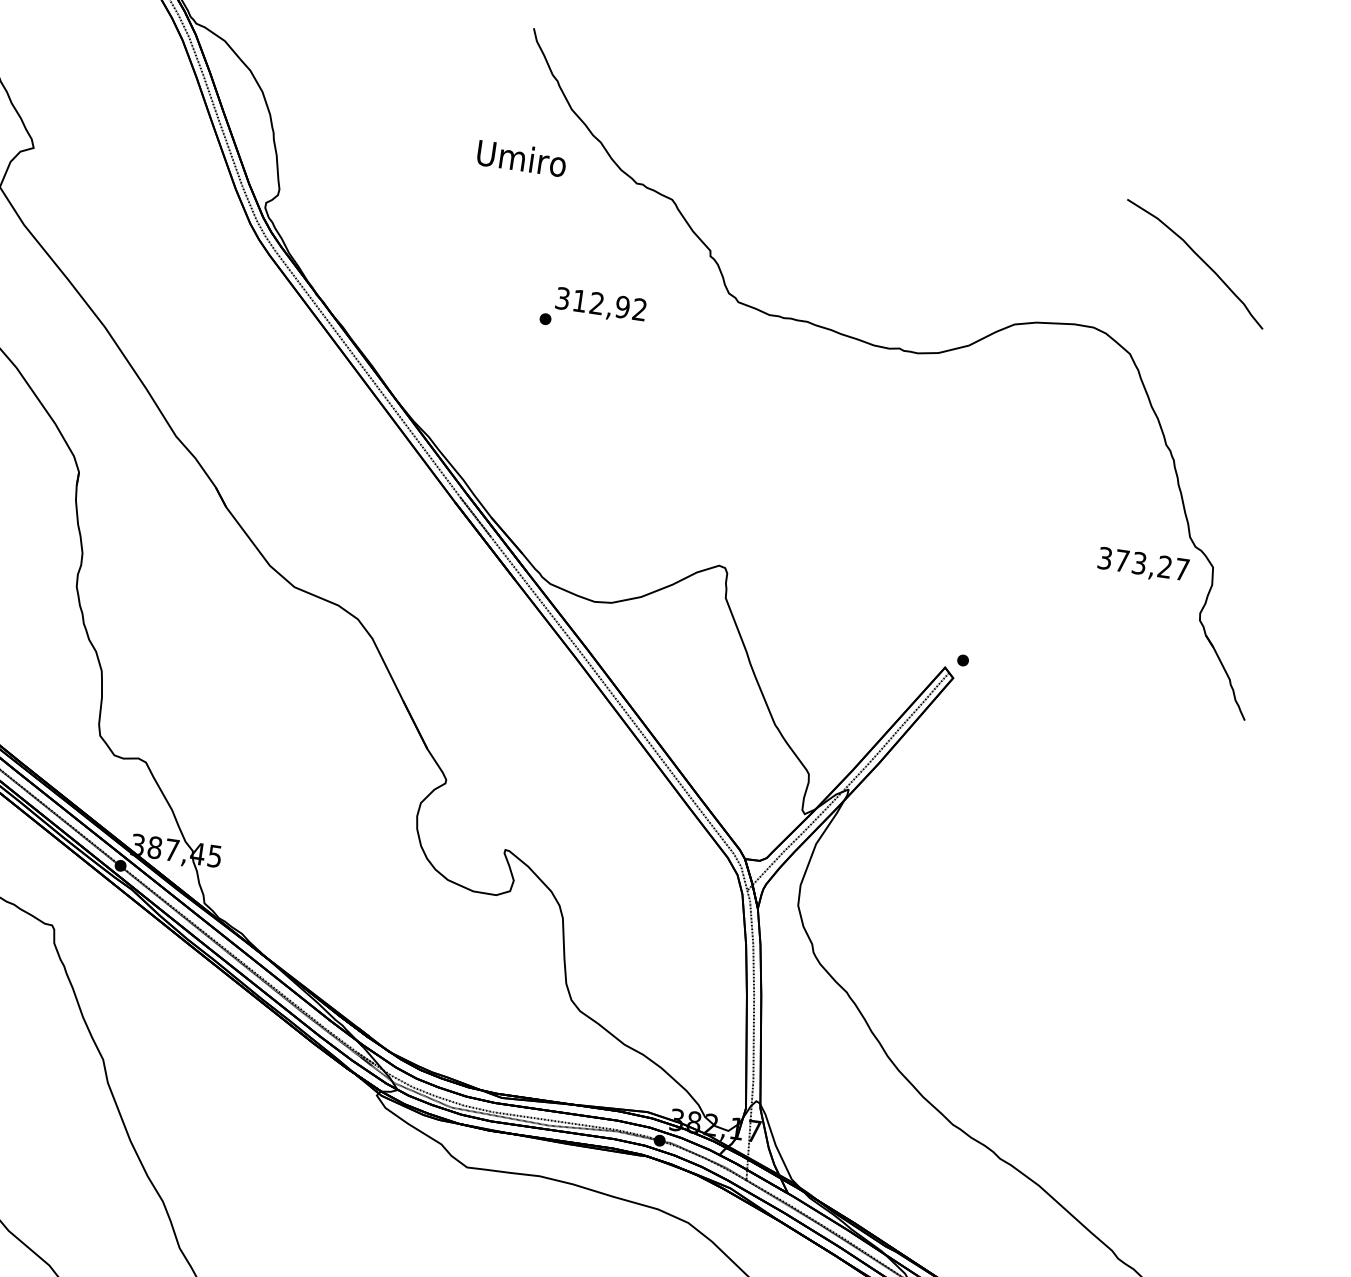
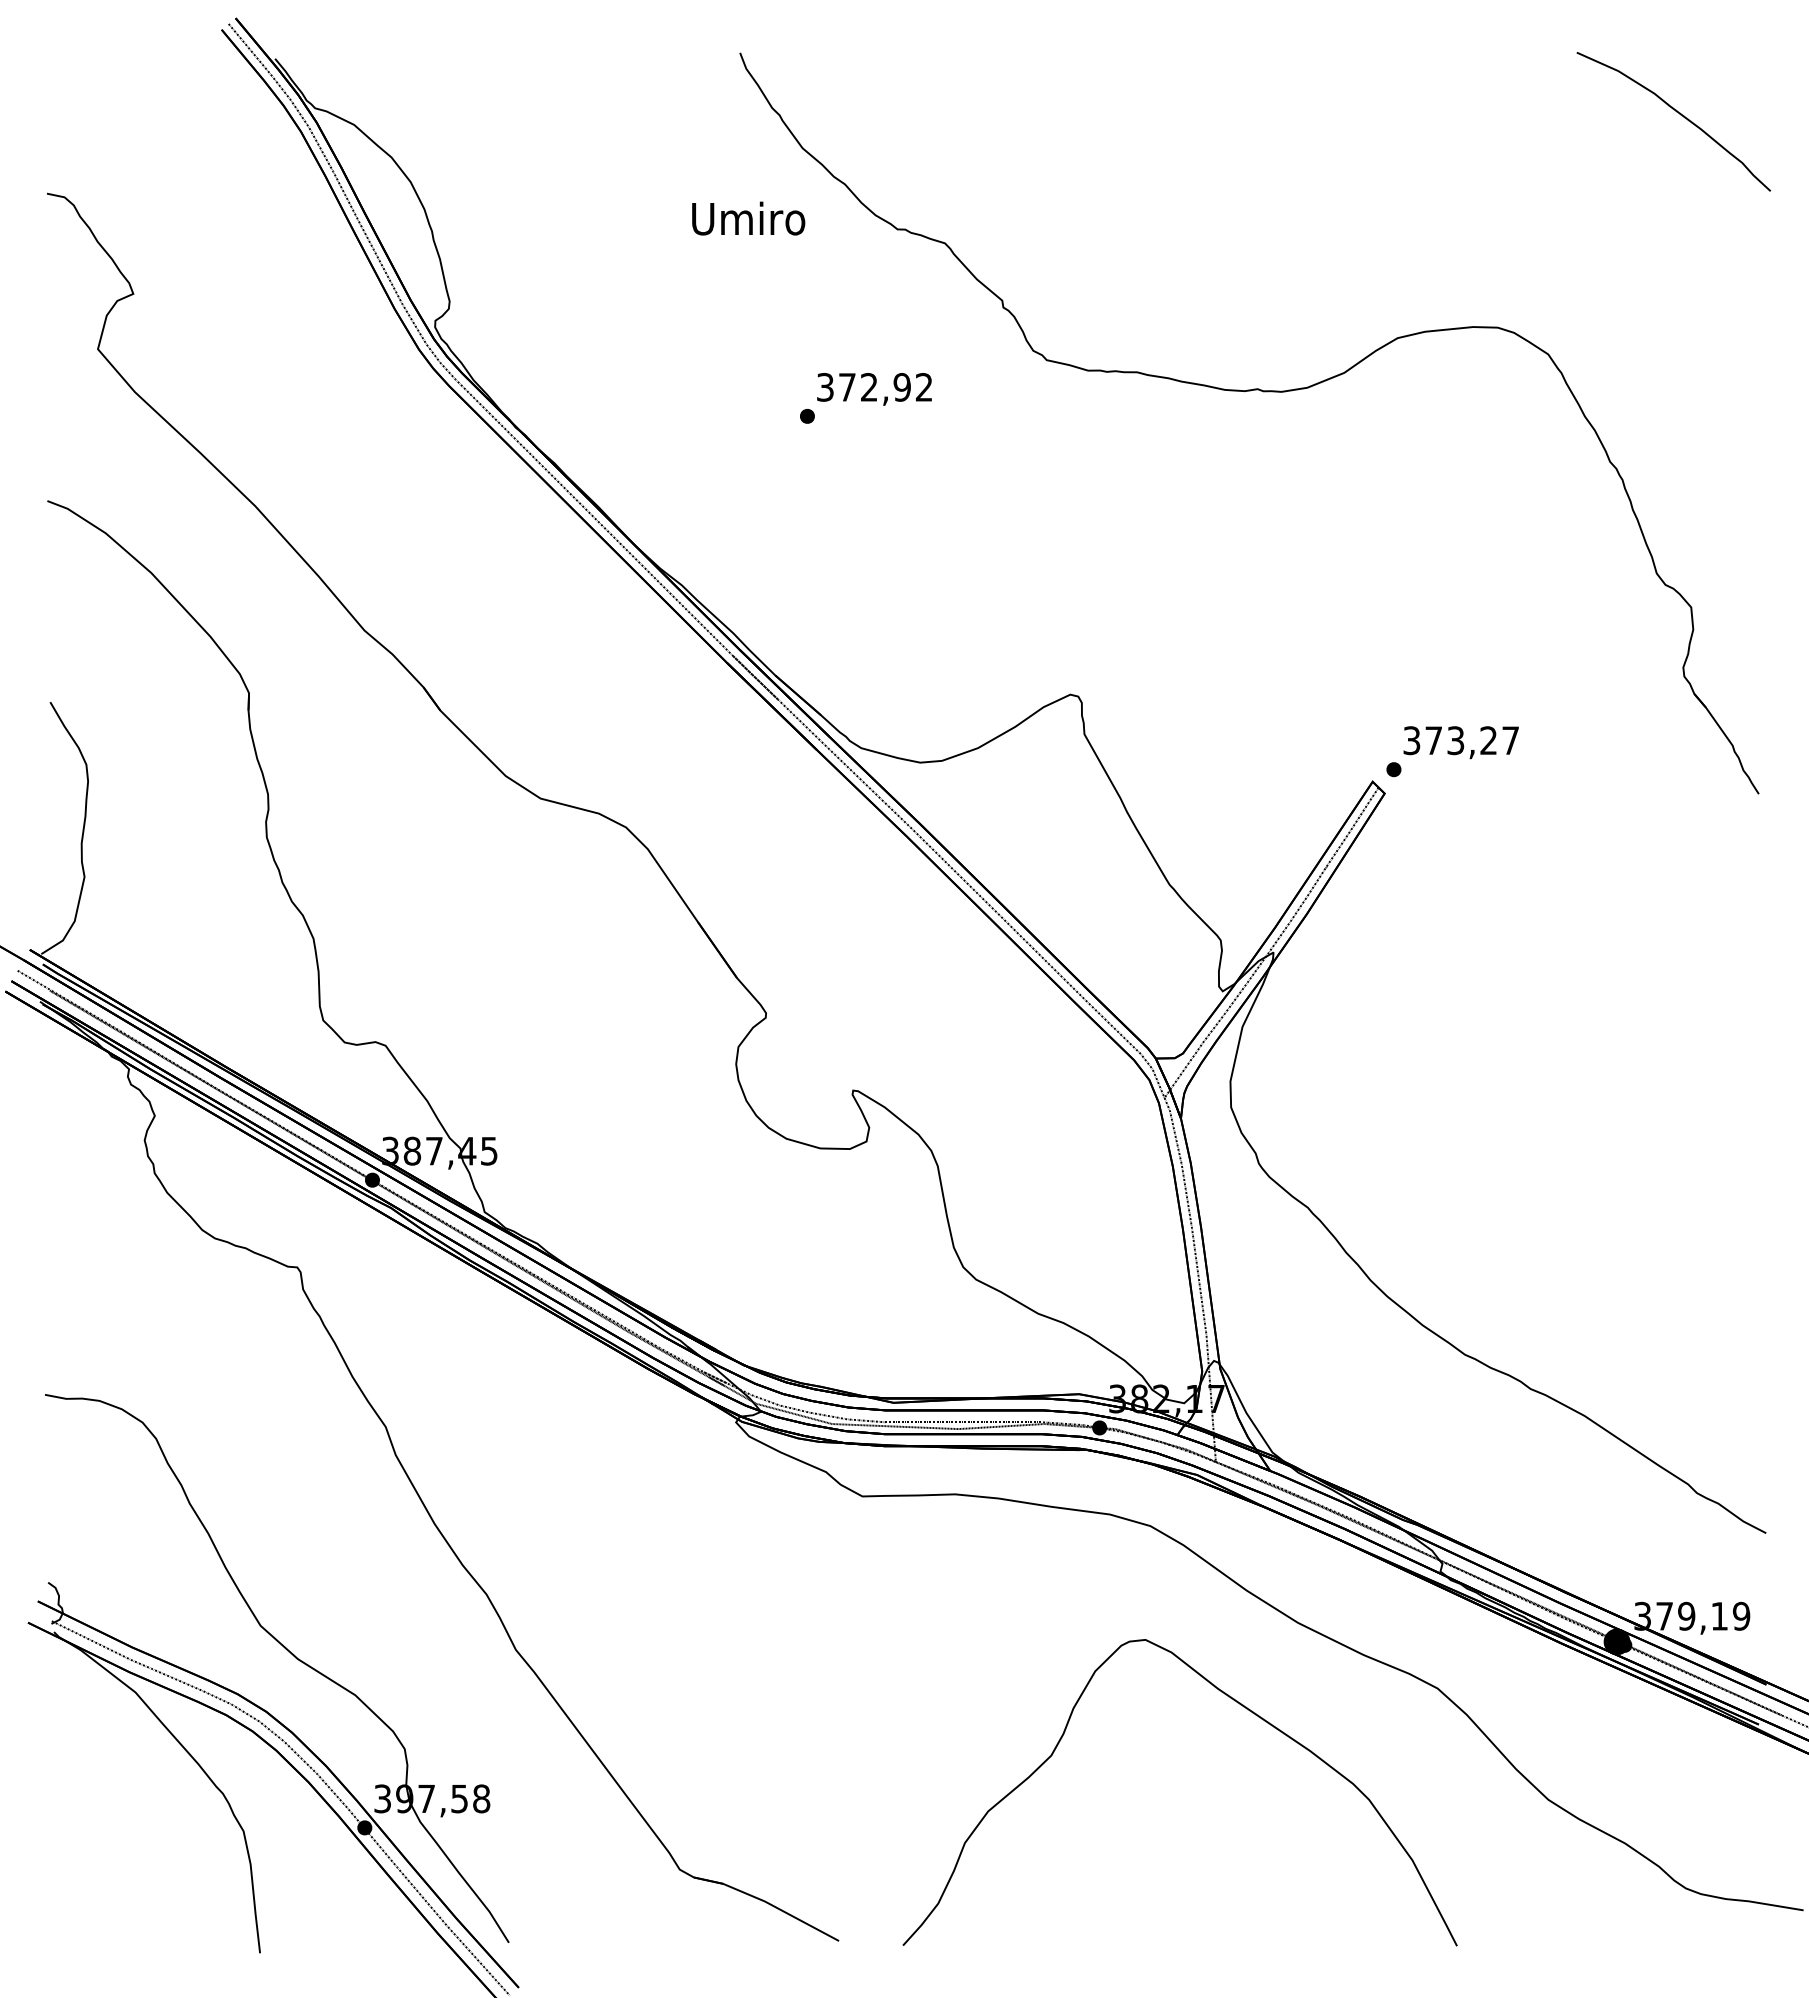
curve: (1200, 259) -> (1679, 114), moved
text: (579, 301) -> (847, 387), 312,92 -> 372,92
text: (1142, 565) -> (1460, 742), moved

